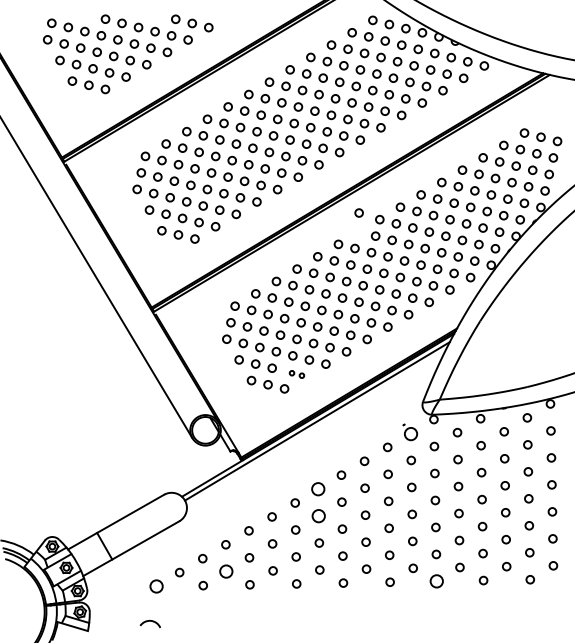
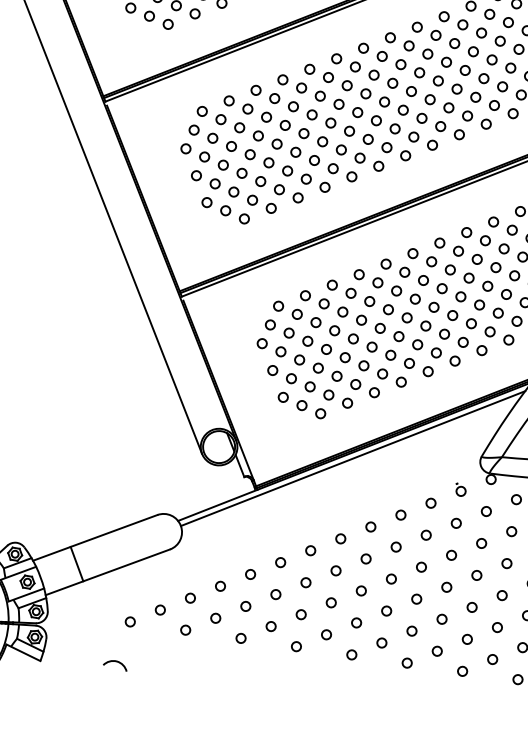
circle: (358, 212) -> (439, 242), moved
part: (296, 374) -> (337, 399), size x1.67
part: (410, 432) -> (460, 490), size x0.62
circle: (318, 488) -> (341, 538), size x0.62
circle: (318, 515) -> (335, 570), size x0.62
circle: (226, 571) -> (215, 618), size x0.62
circle: (436, 581) -> (462, 671), size x0.62
circle: (156, 586) -> (130, 621), size x0.62

